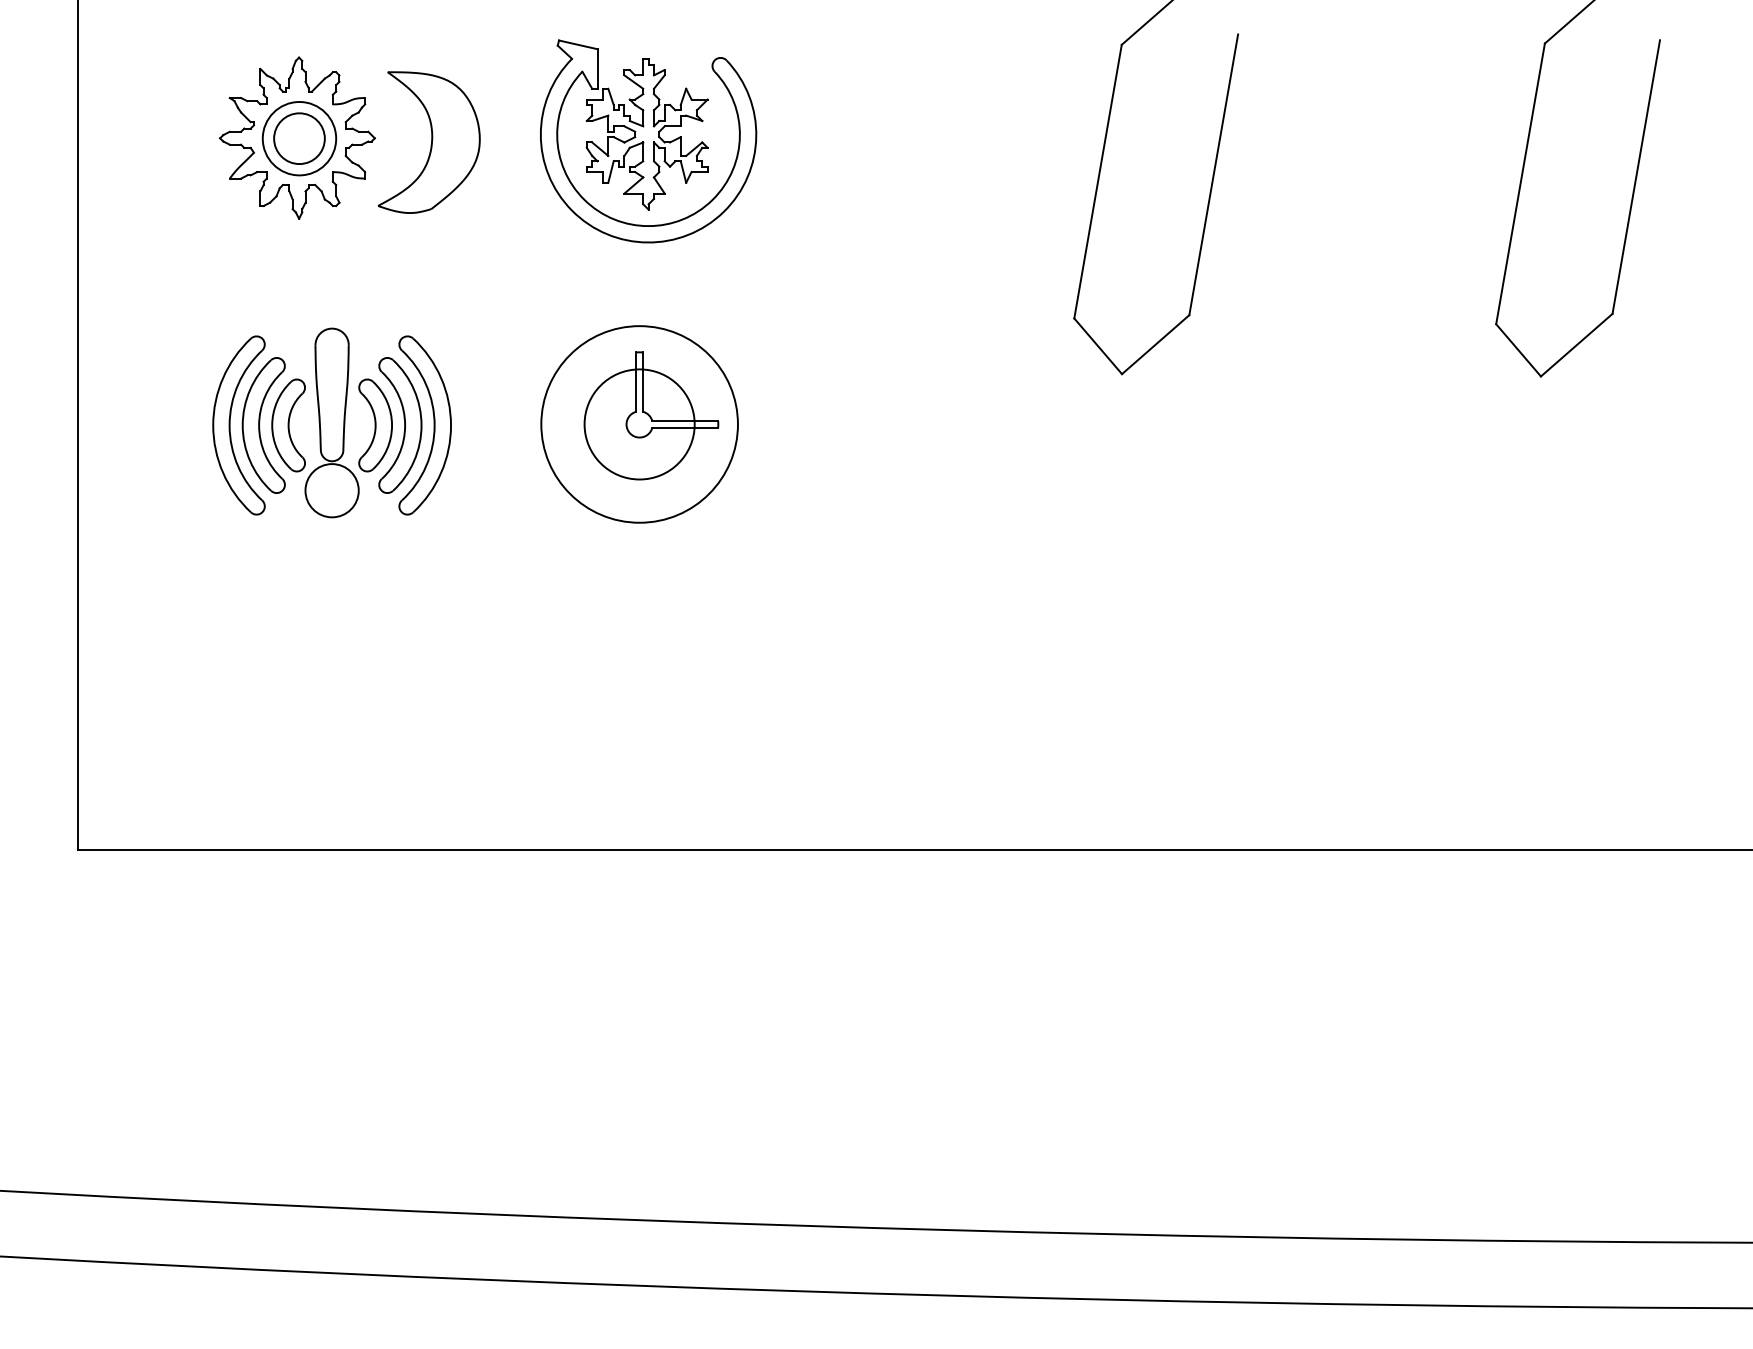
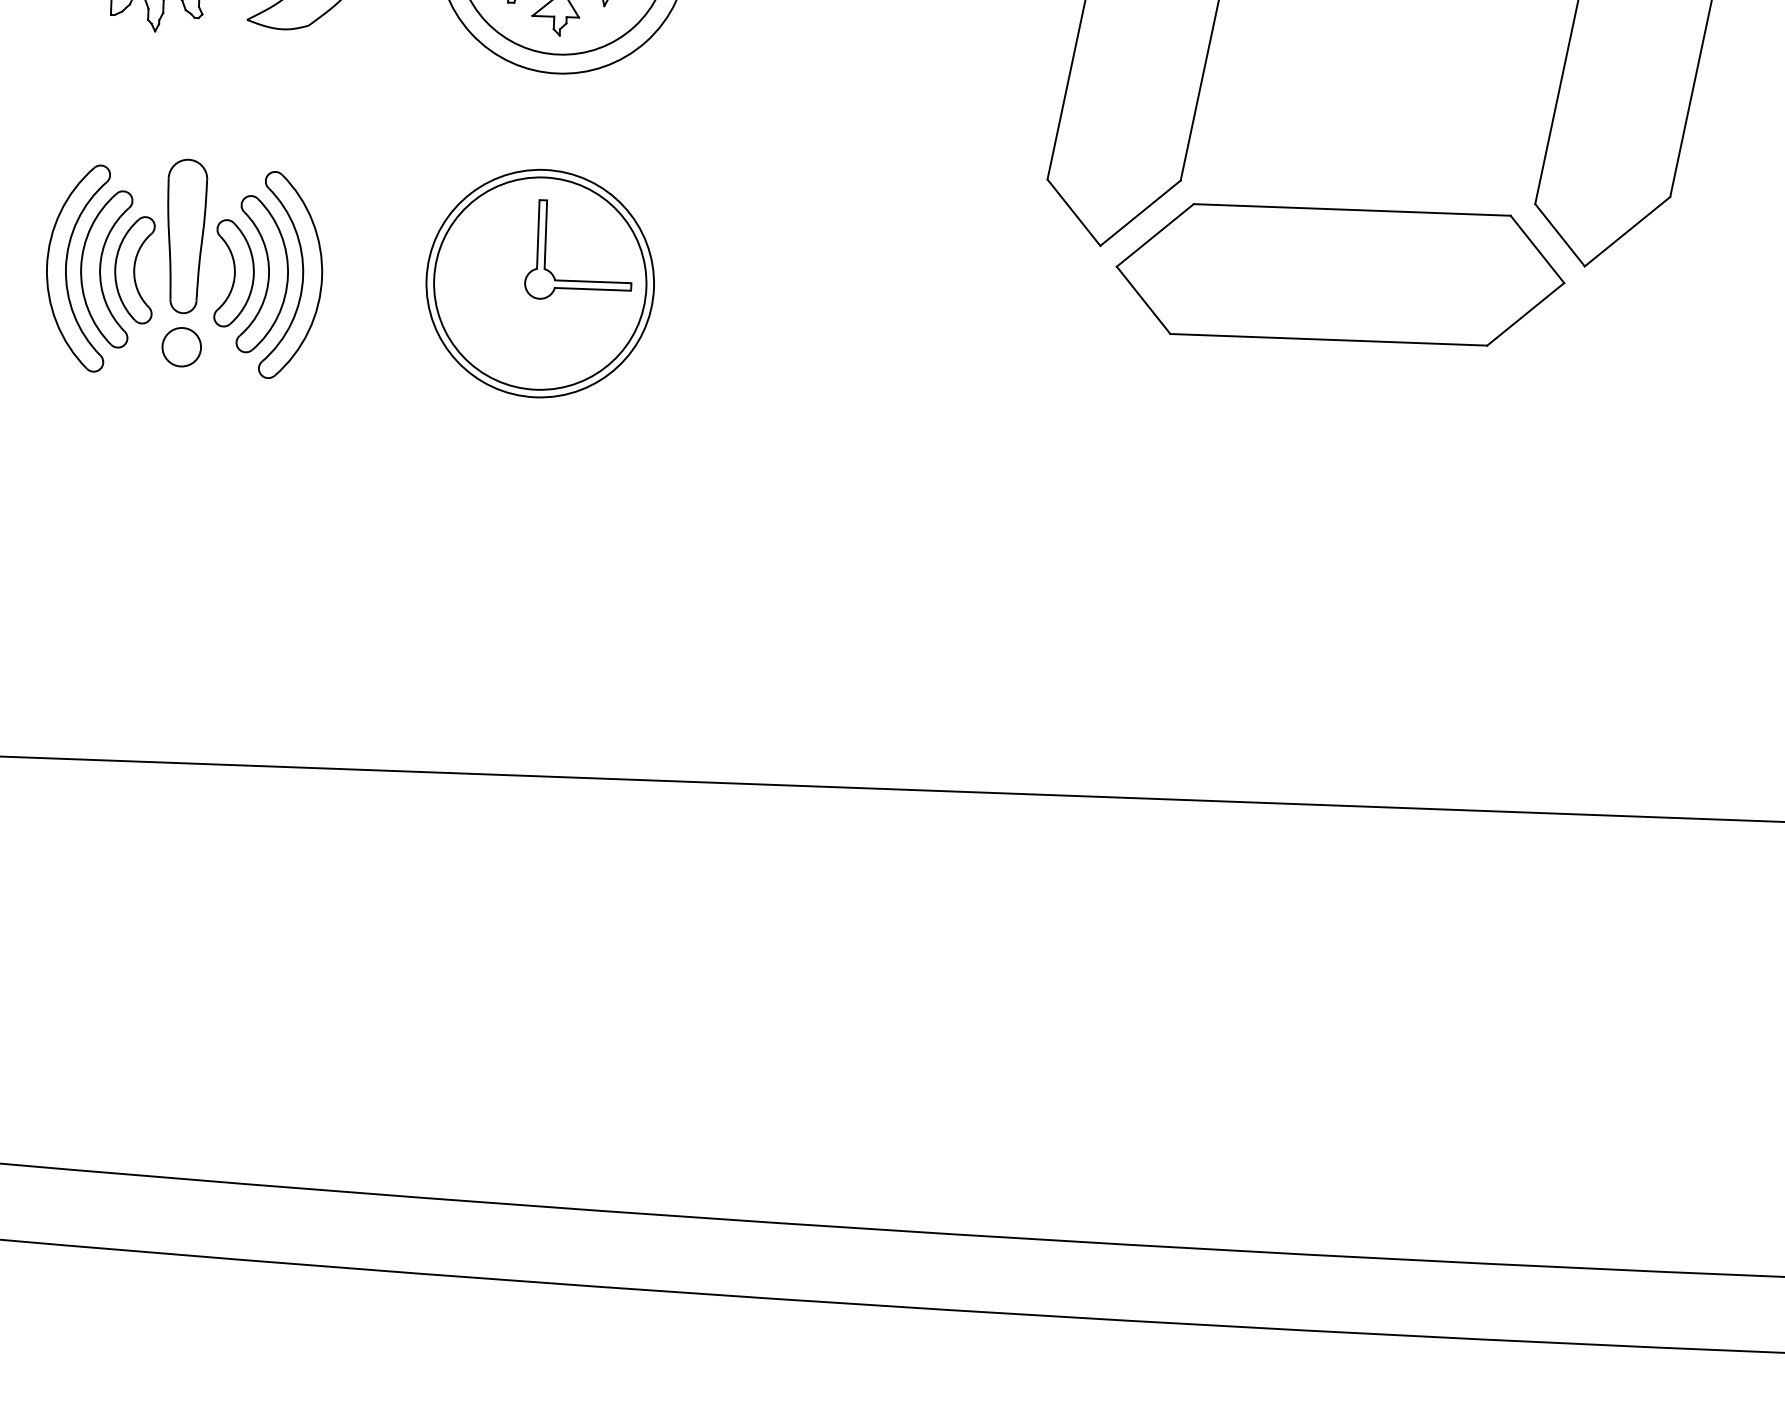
part: (1329, 391) -> (1339, 274), added
circle: (639, 424) -> (540, 283), size x1.67
circle: (331, 490) -> (181, 346), size x0.62

